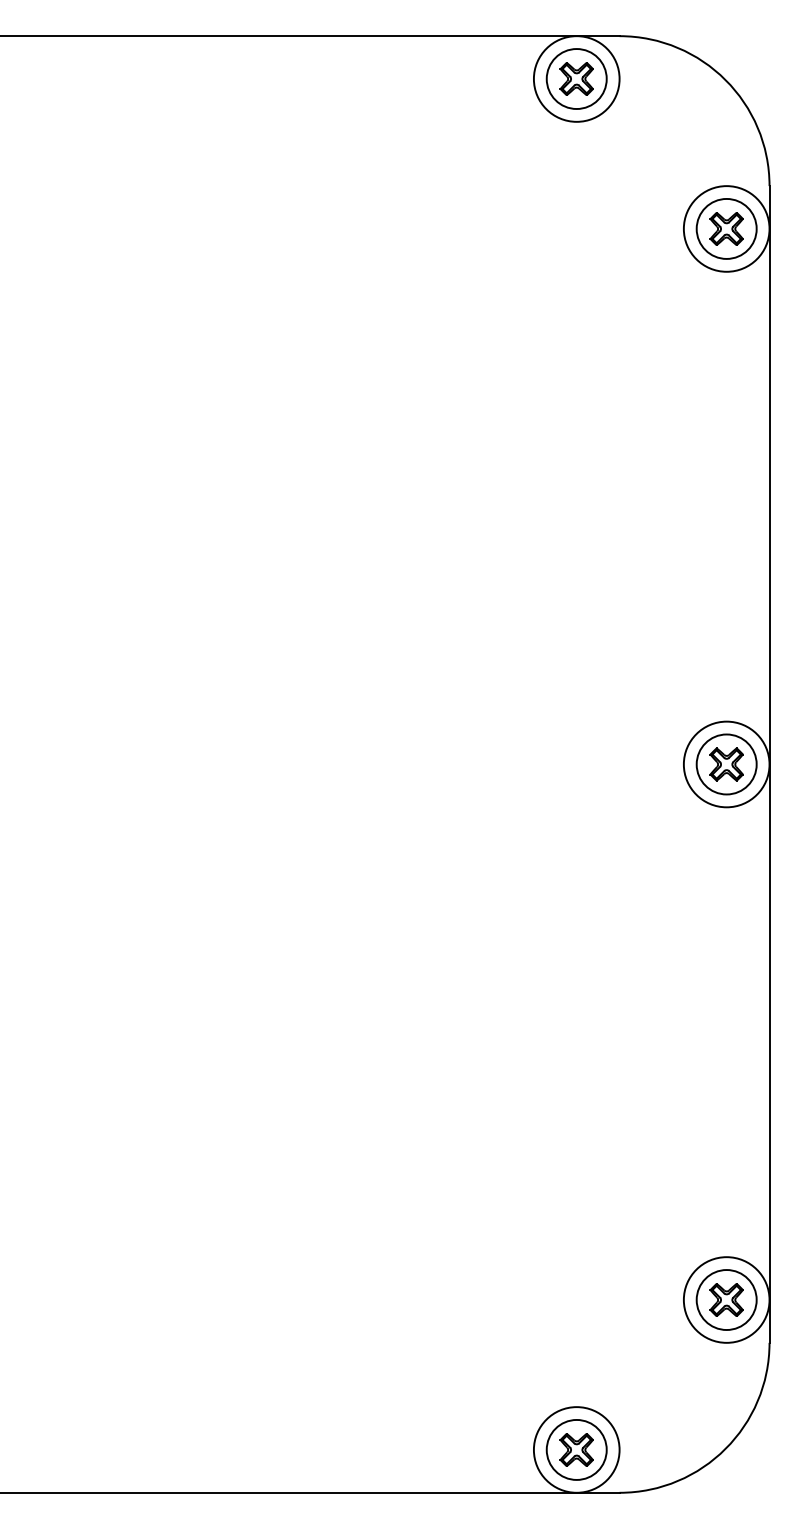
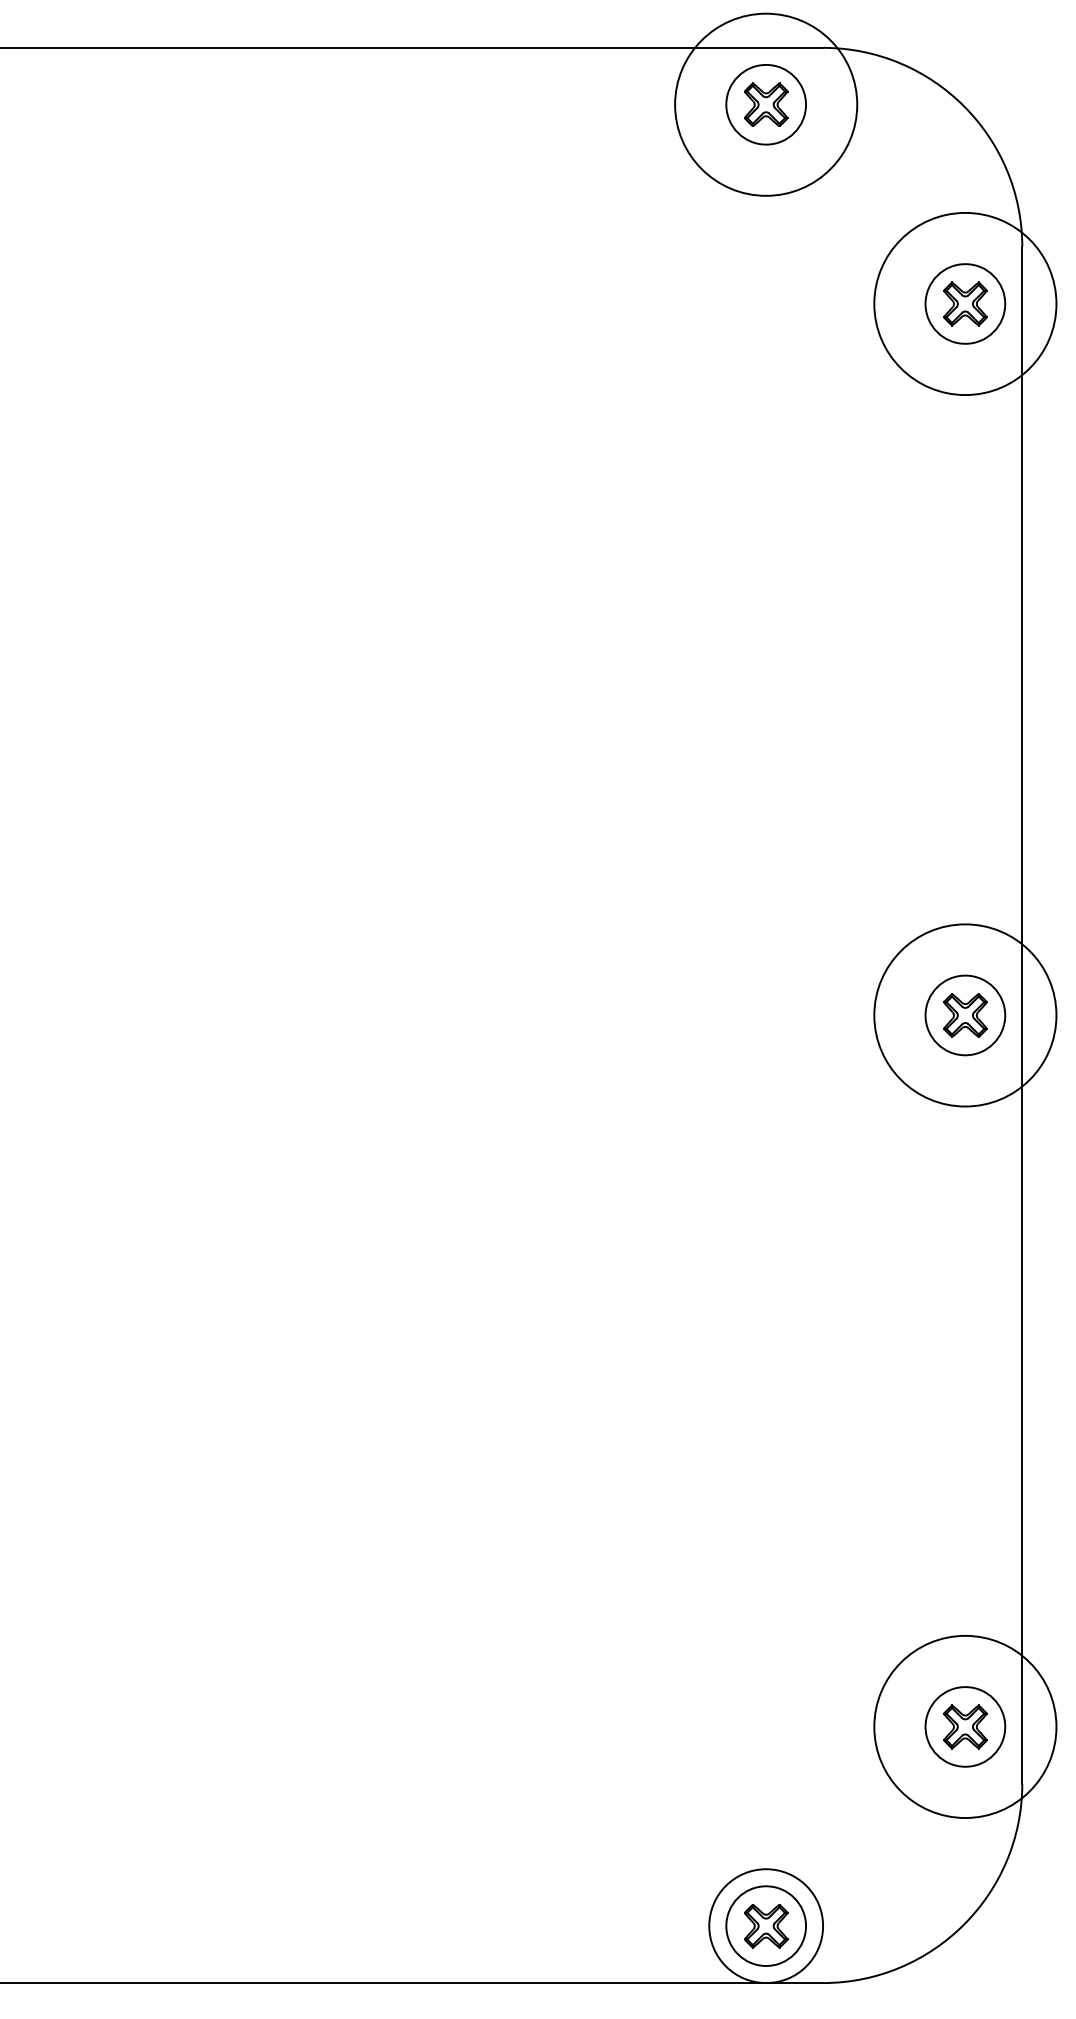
circle: (576, 78) -> (766, 104), size x1.6
circle: (726, 228) -> (965, 303), size x1.6
circle: (726, 764) -> (965, 1015), size x1.6
circle: (726, 1299) -> (965, 1726), size x1.6

